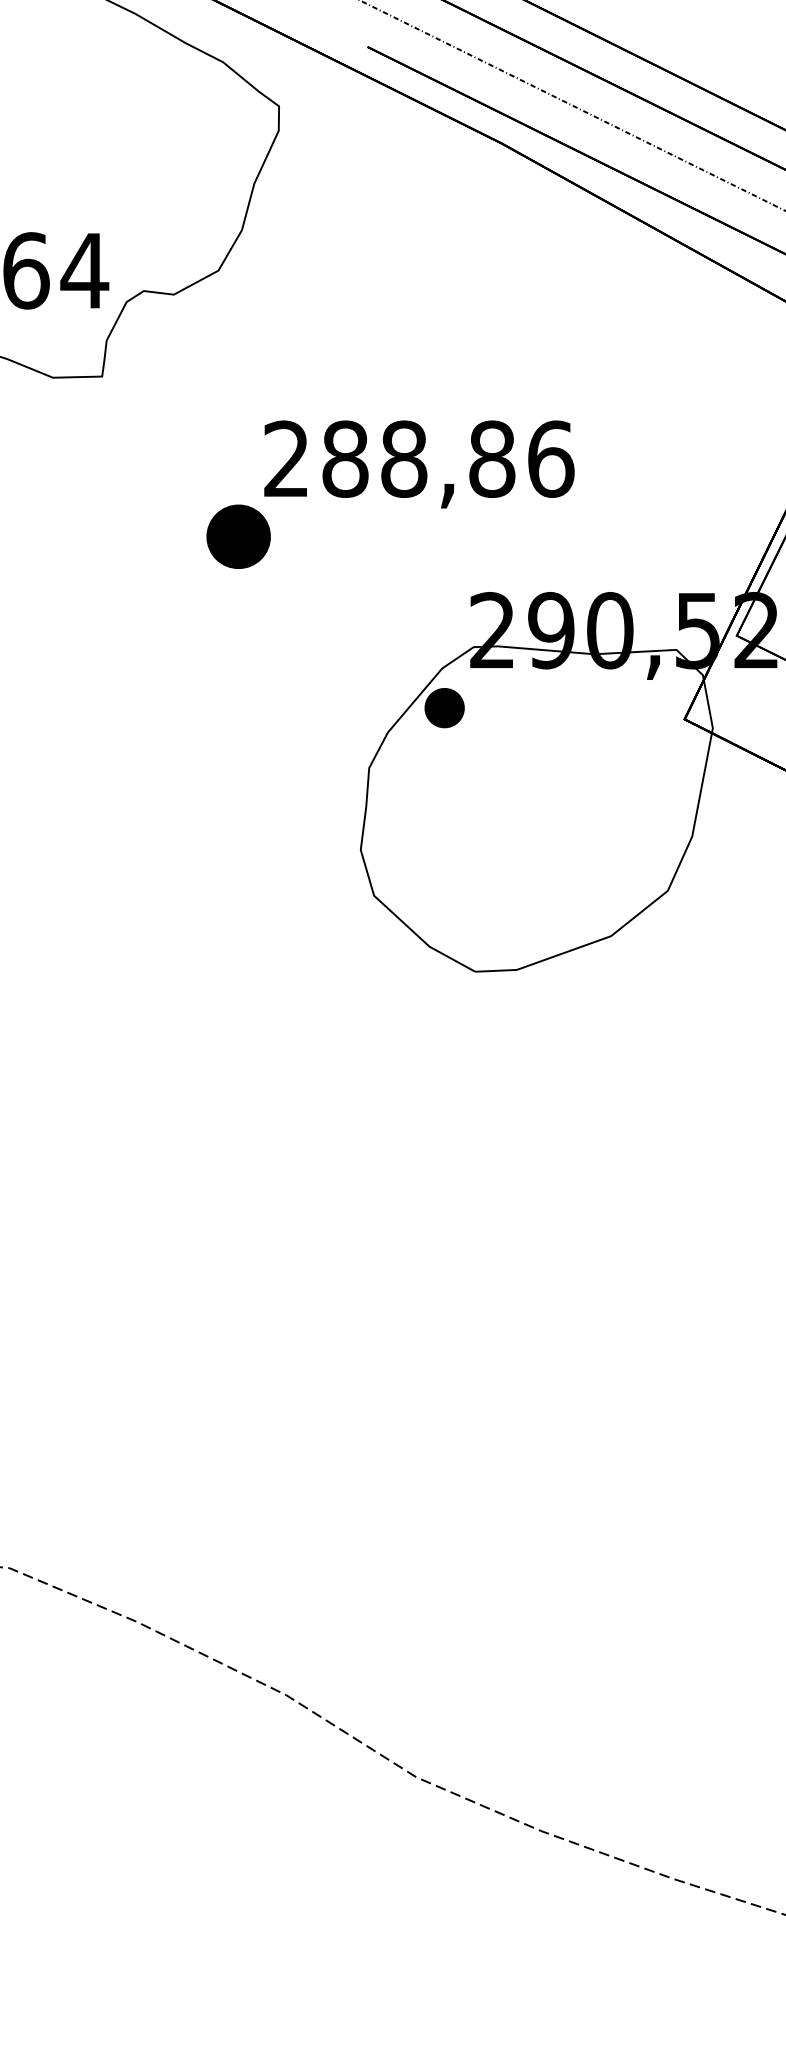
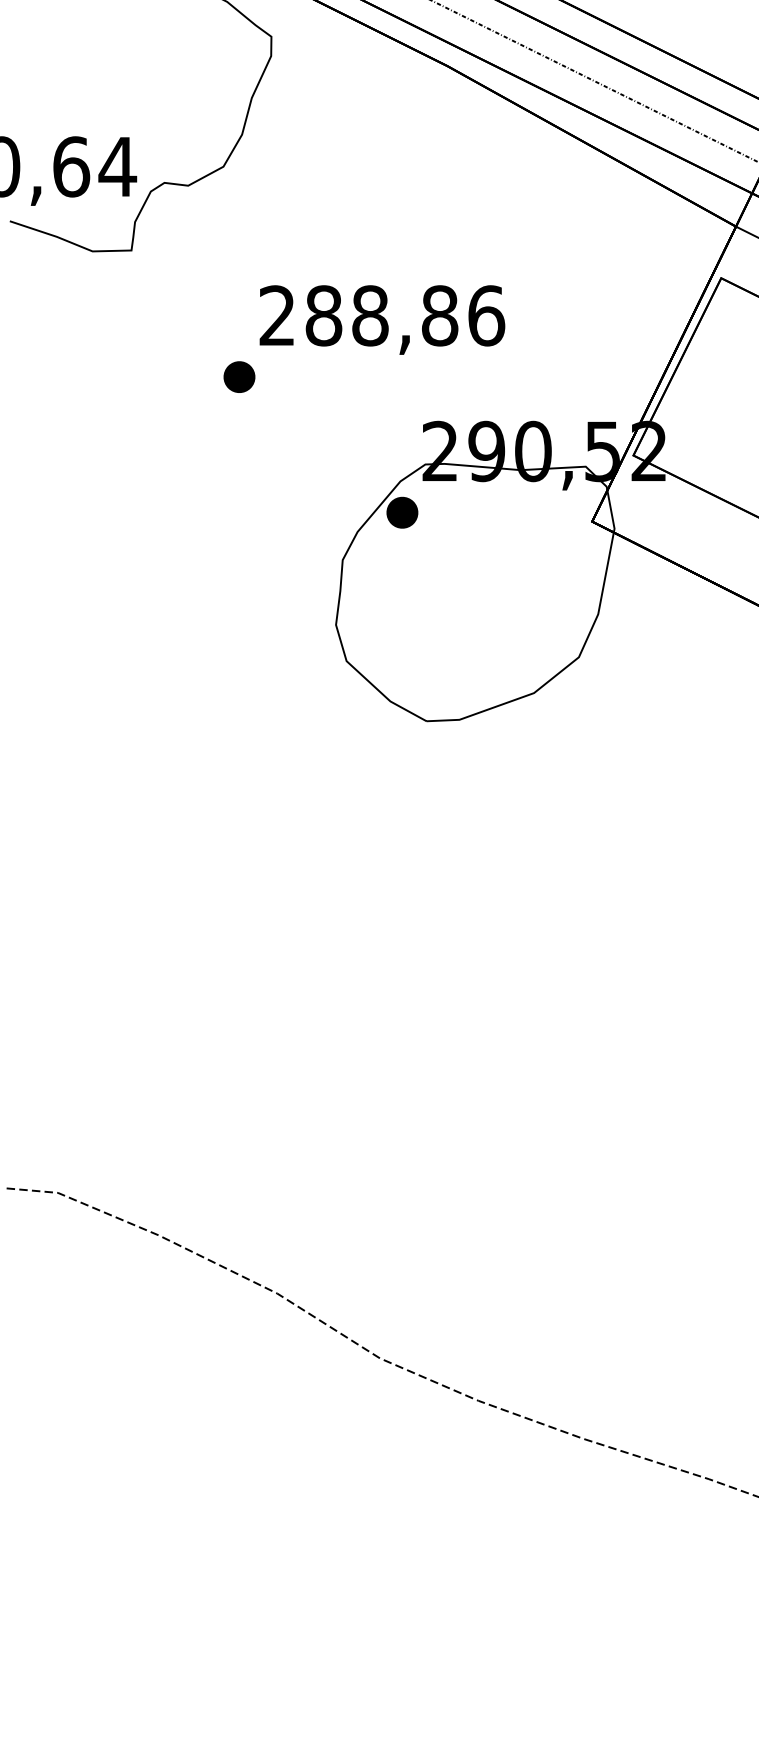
part: (238, 535) -> (239, 376), size x0.62

